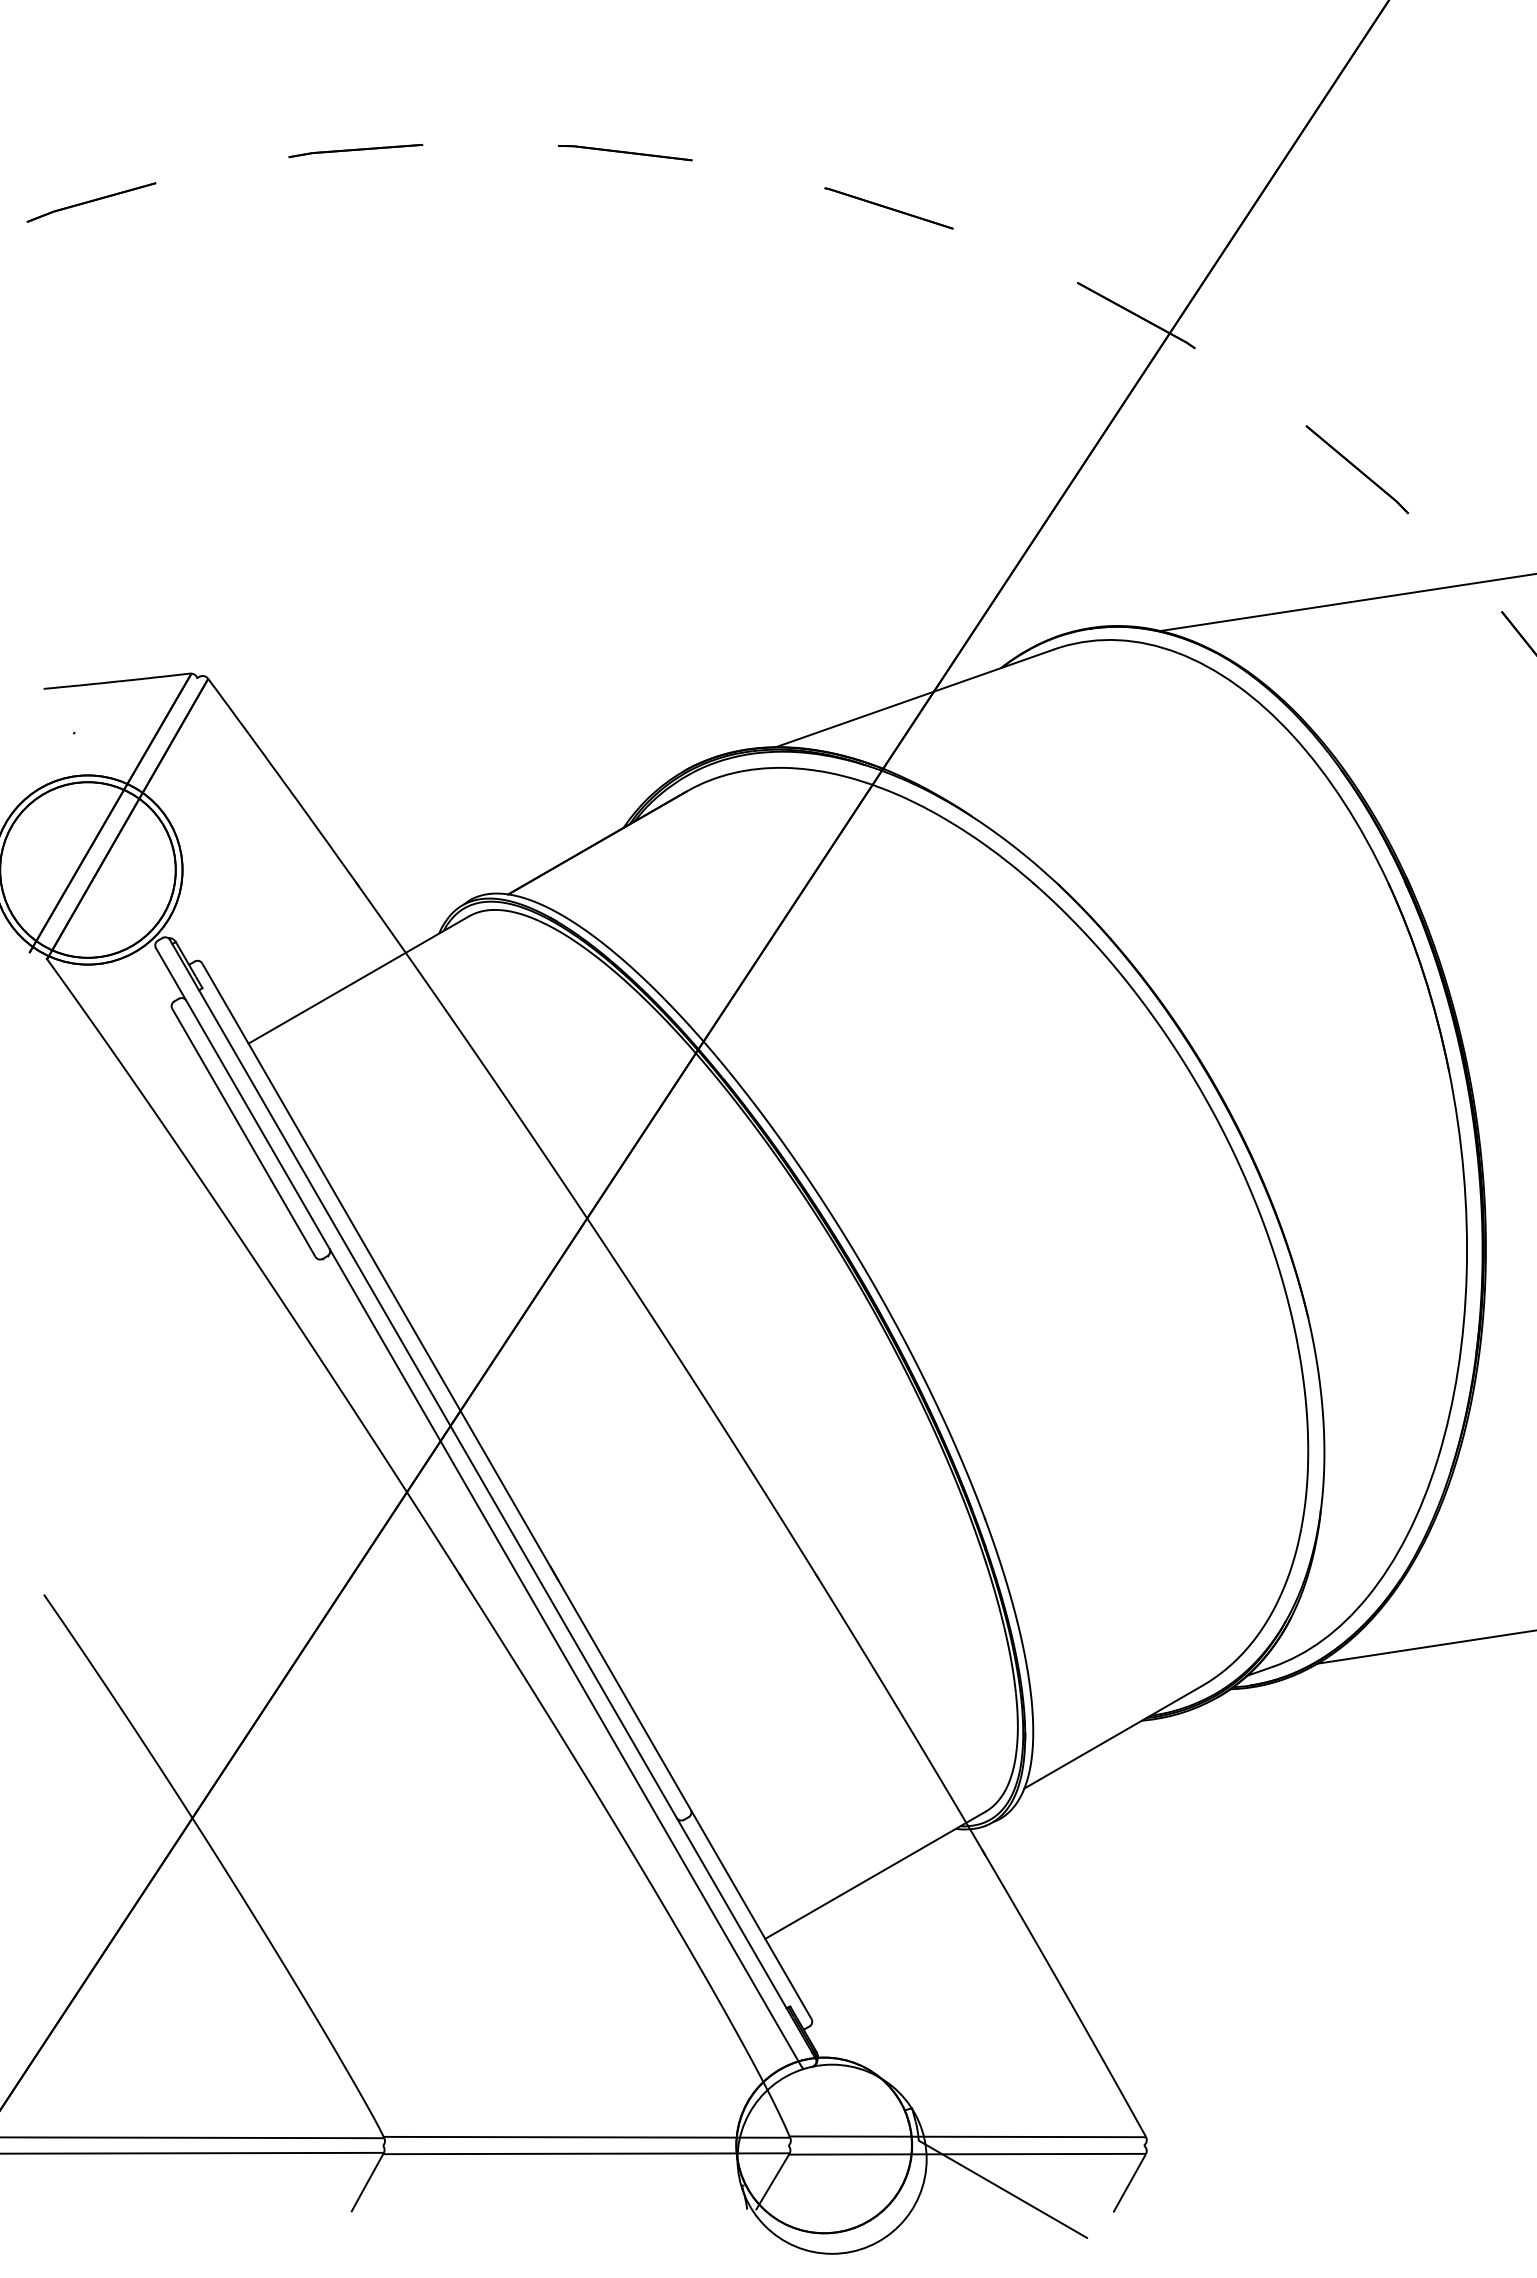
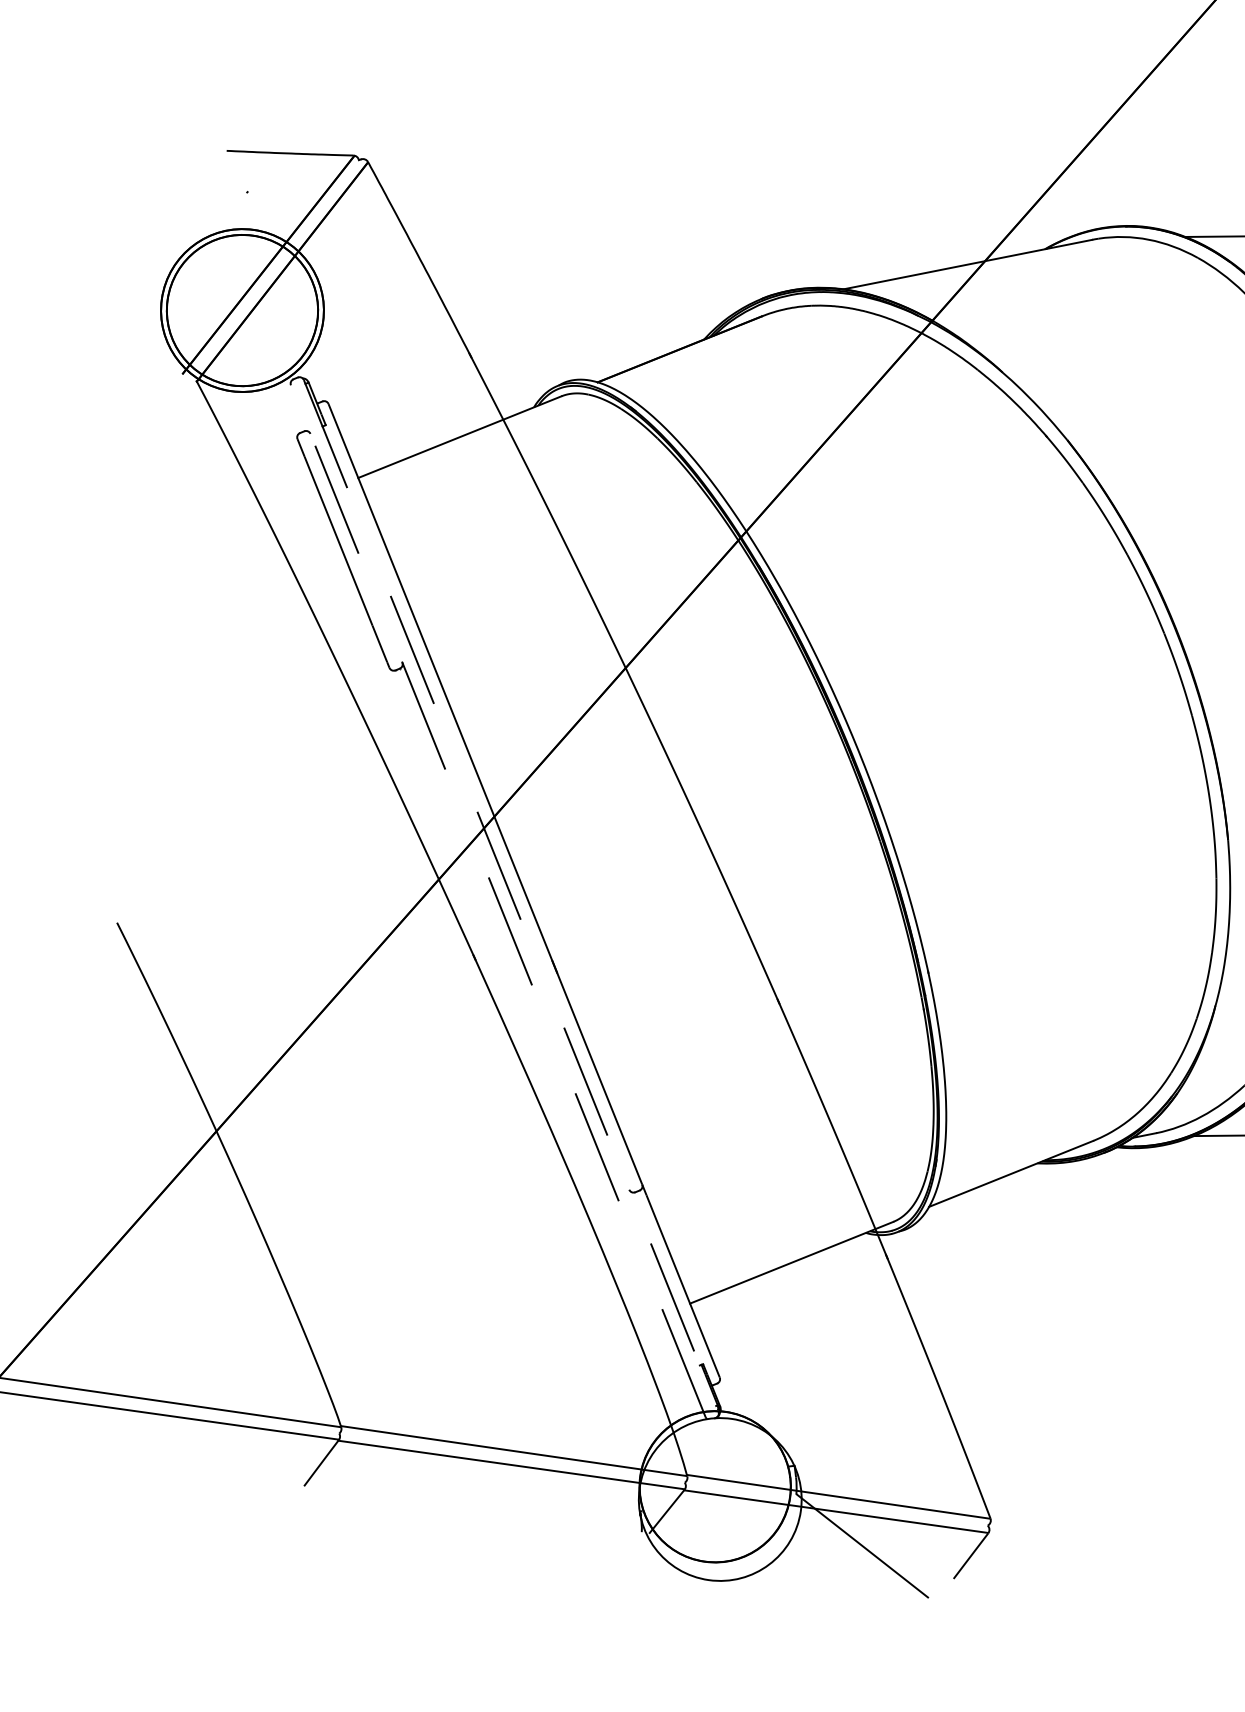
line: (492, 1499) -> (510, 896), solid -> dashed
line: (478, 1507) -> (497, 901), solid -> dashed

